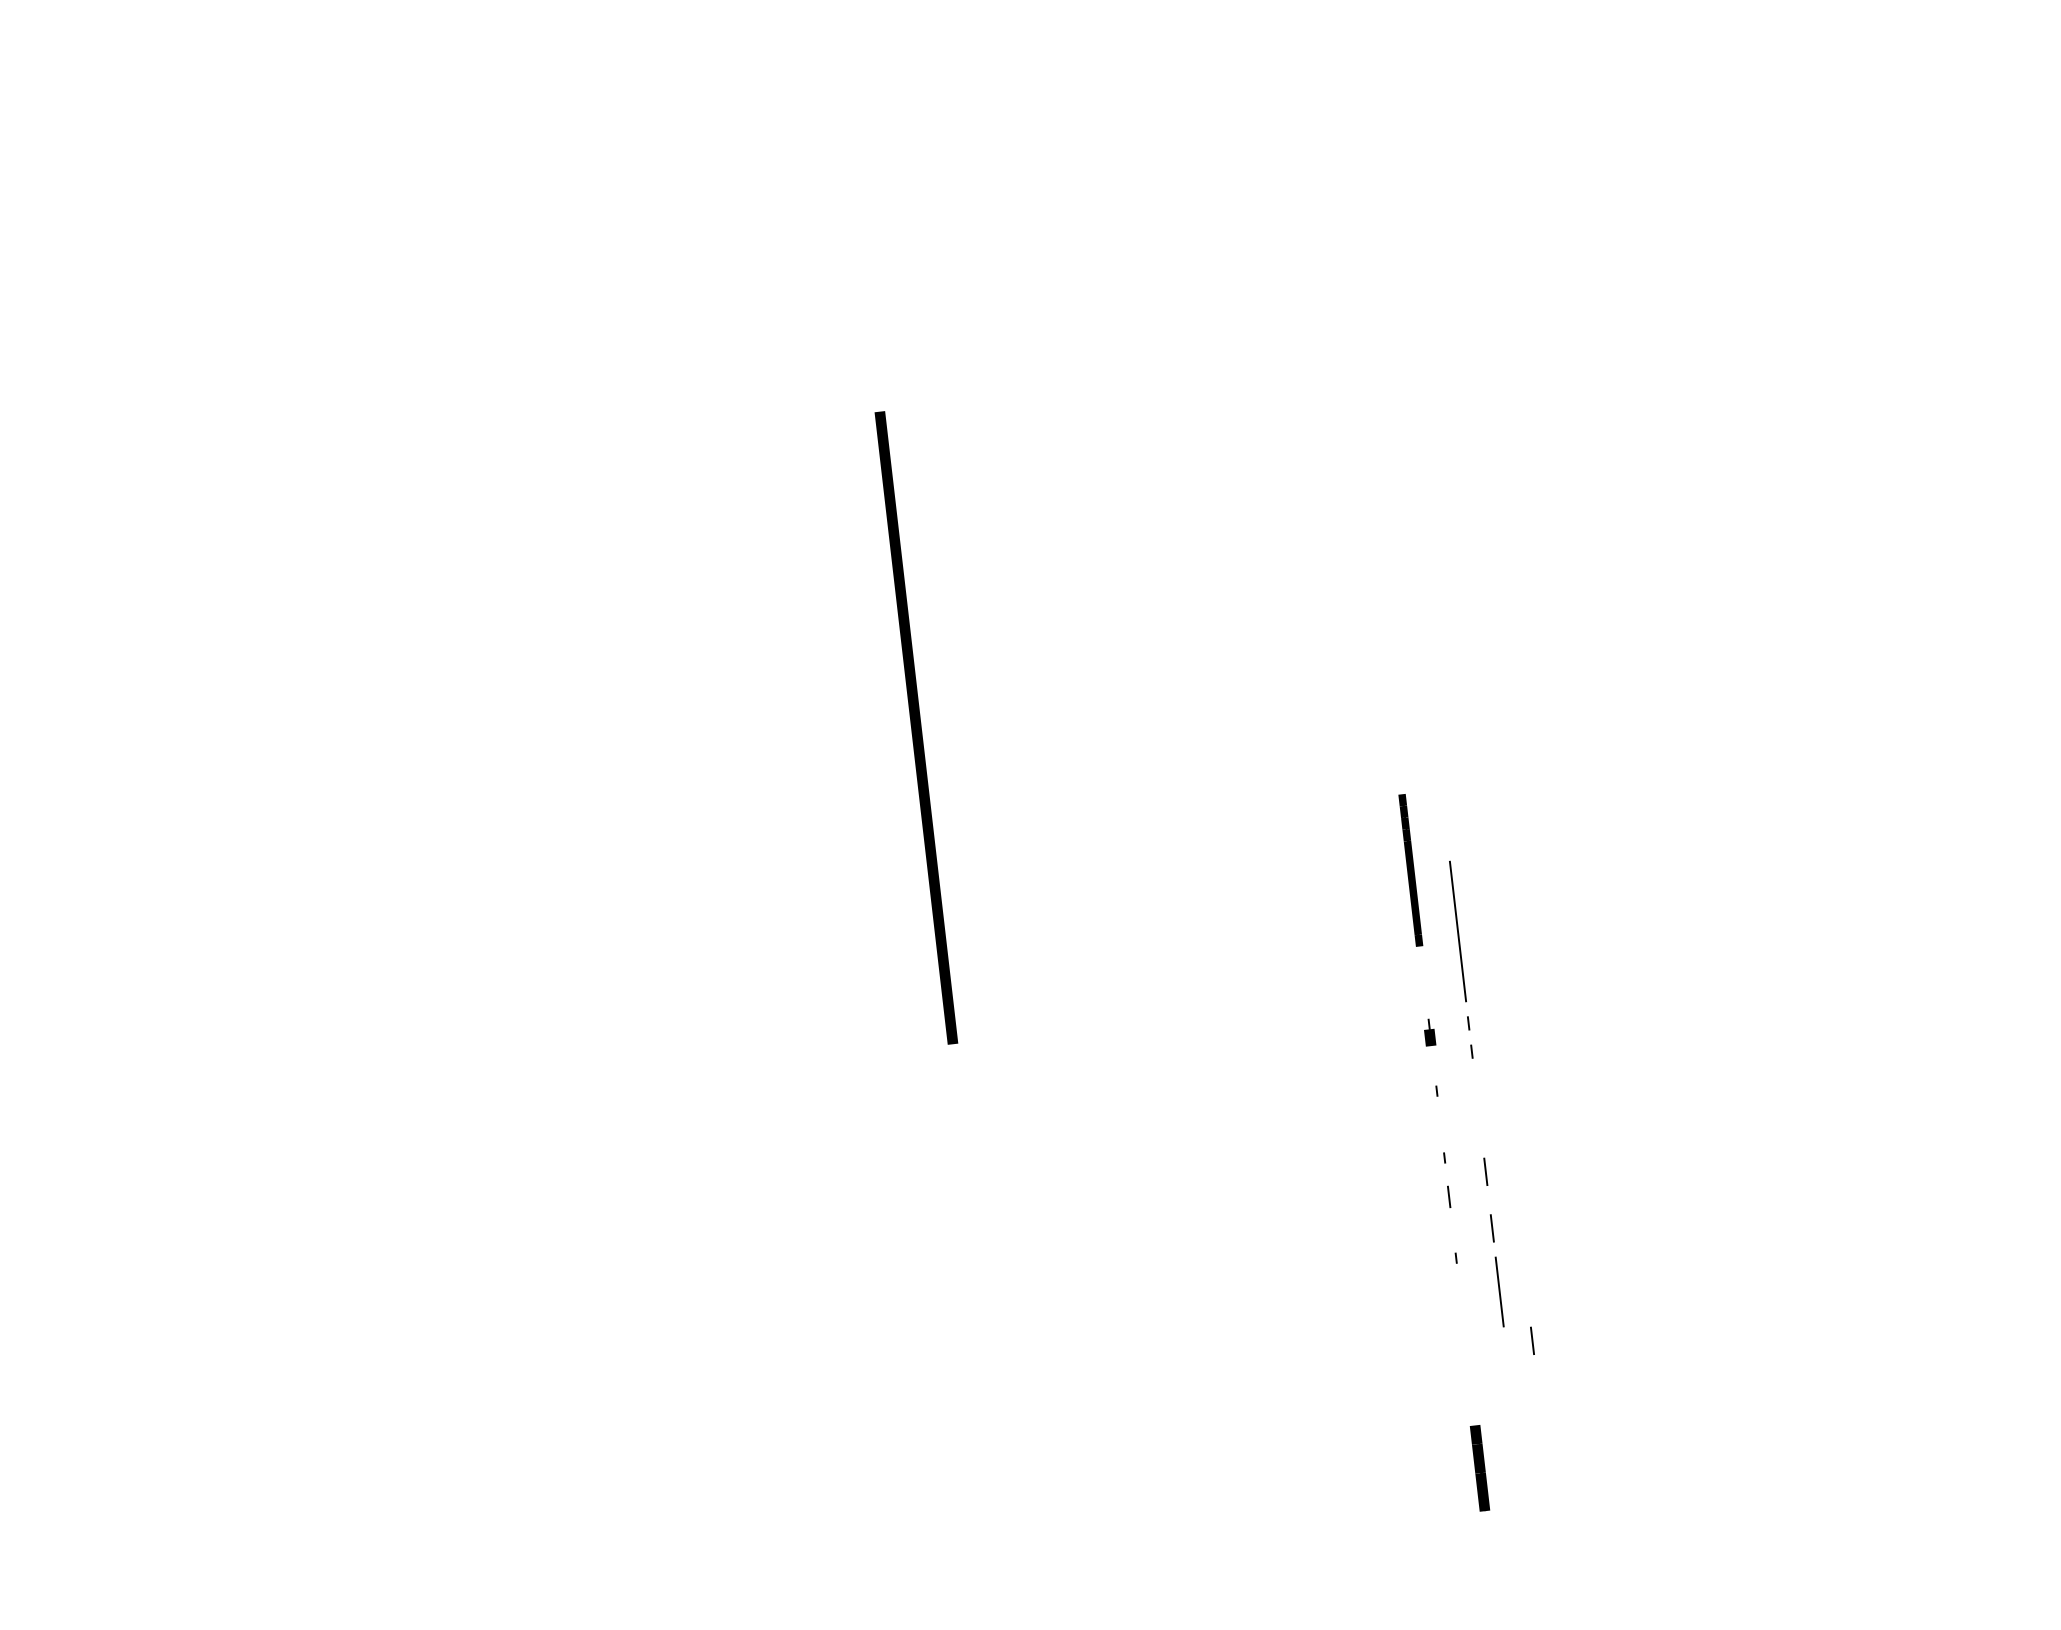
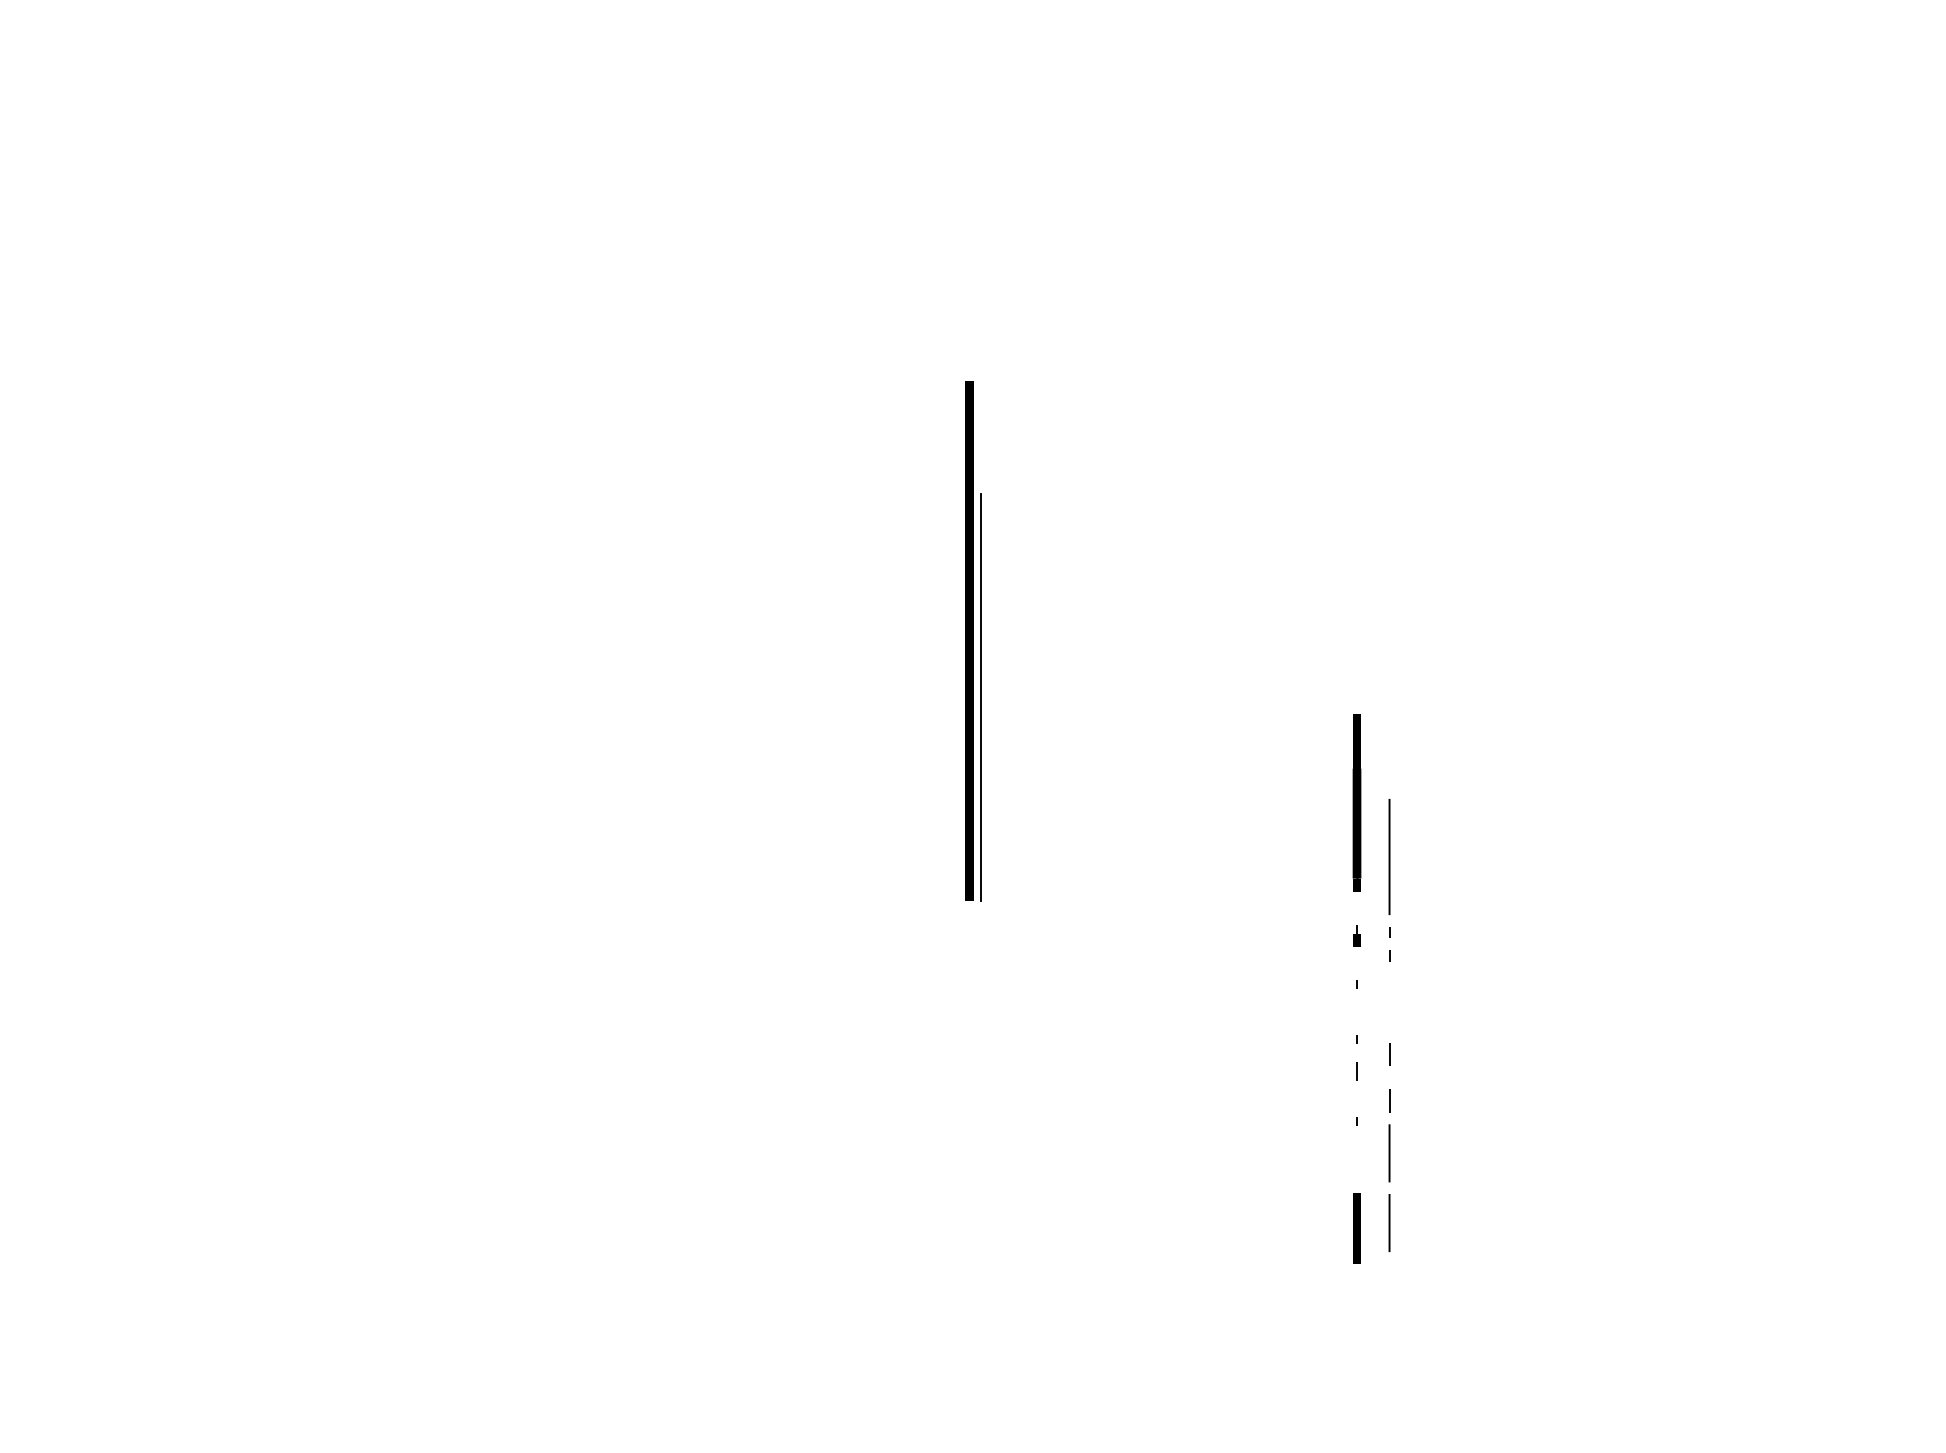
line: (939, 794) -> (981, 697), added
part: (1410, 869) -> (1356, 802), size x1.43
line: (1532, 1340) -> (1411, 1195), removed
line: (1509, 1377) -> (1389, 1223), added
part: (1479, 1468) -> (1356, 1228), moved

